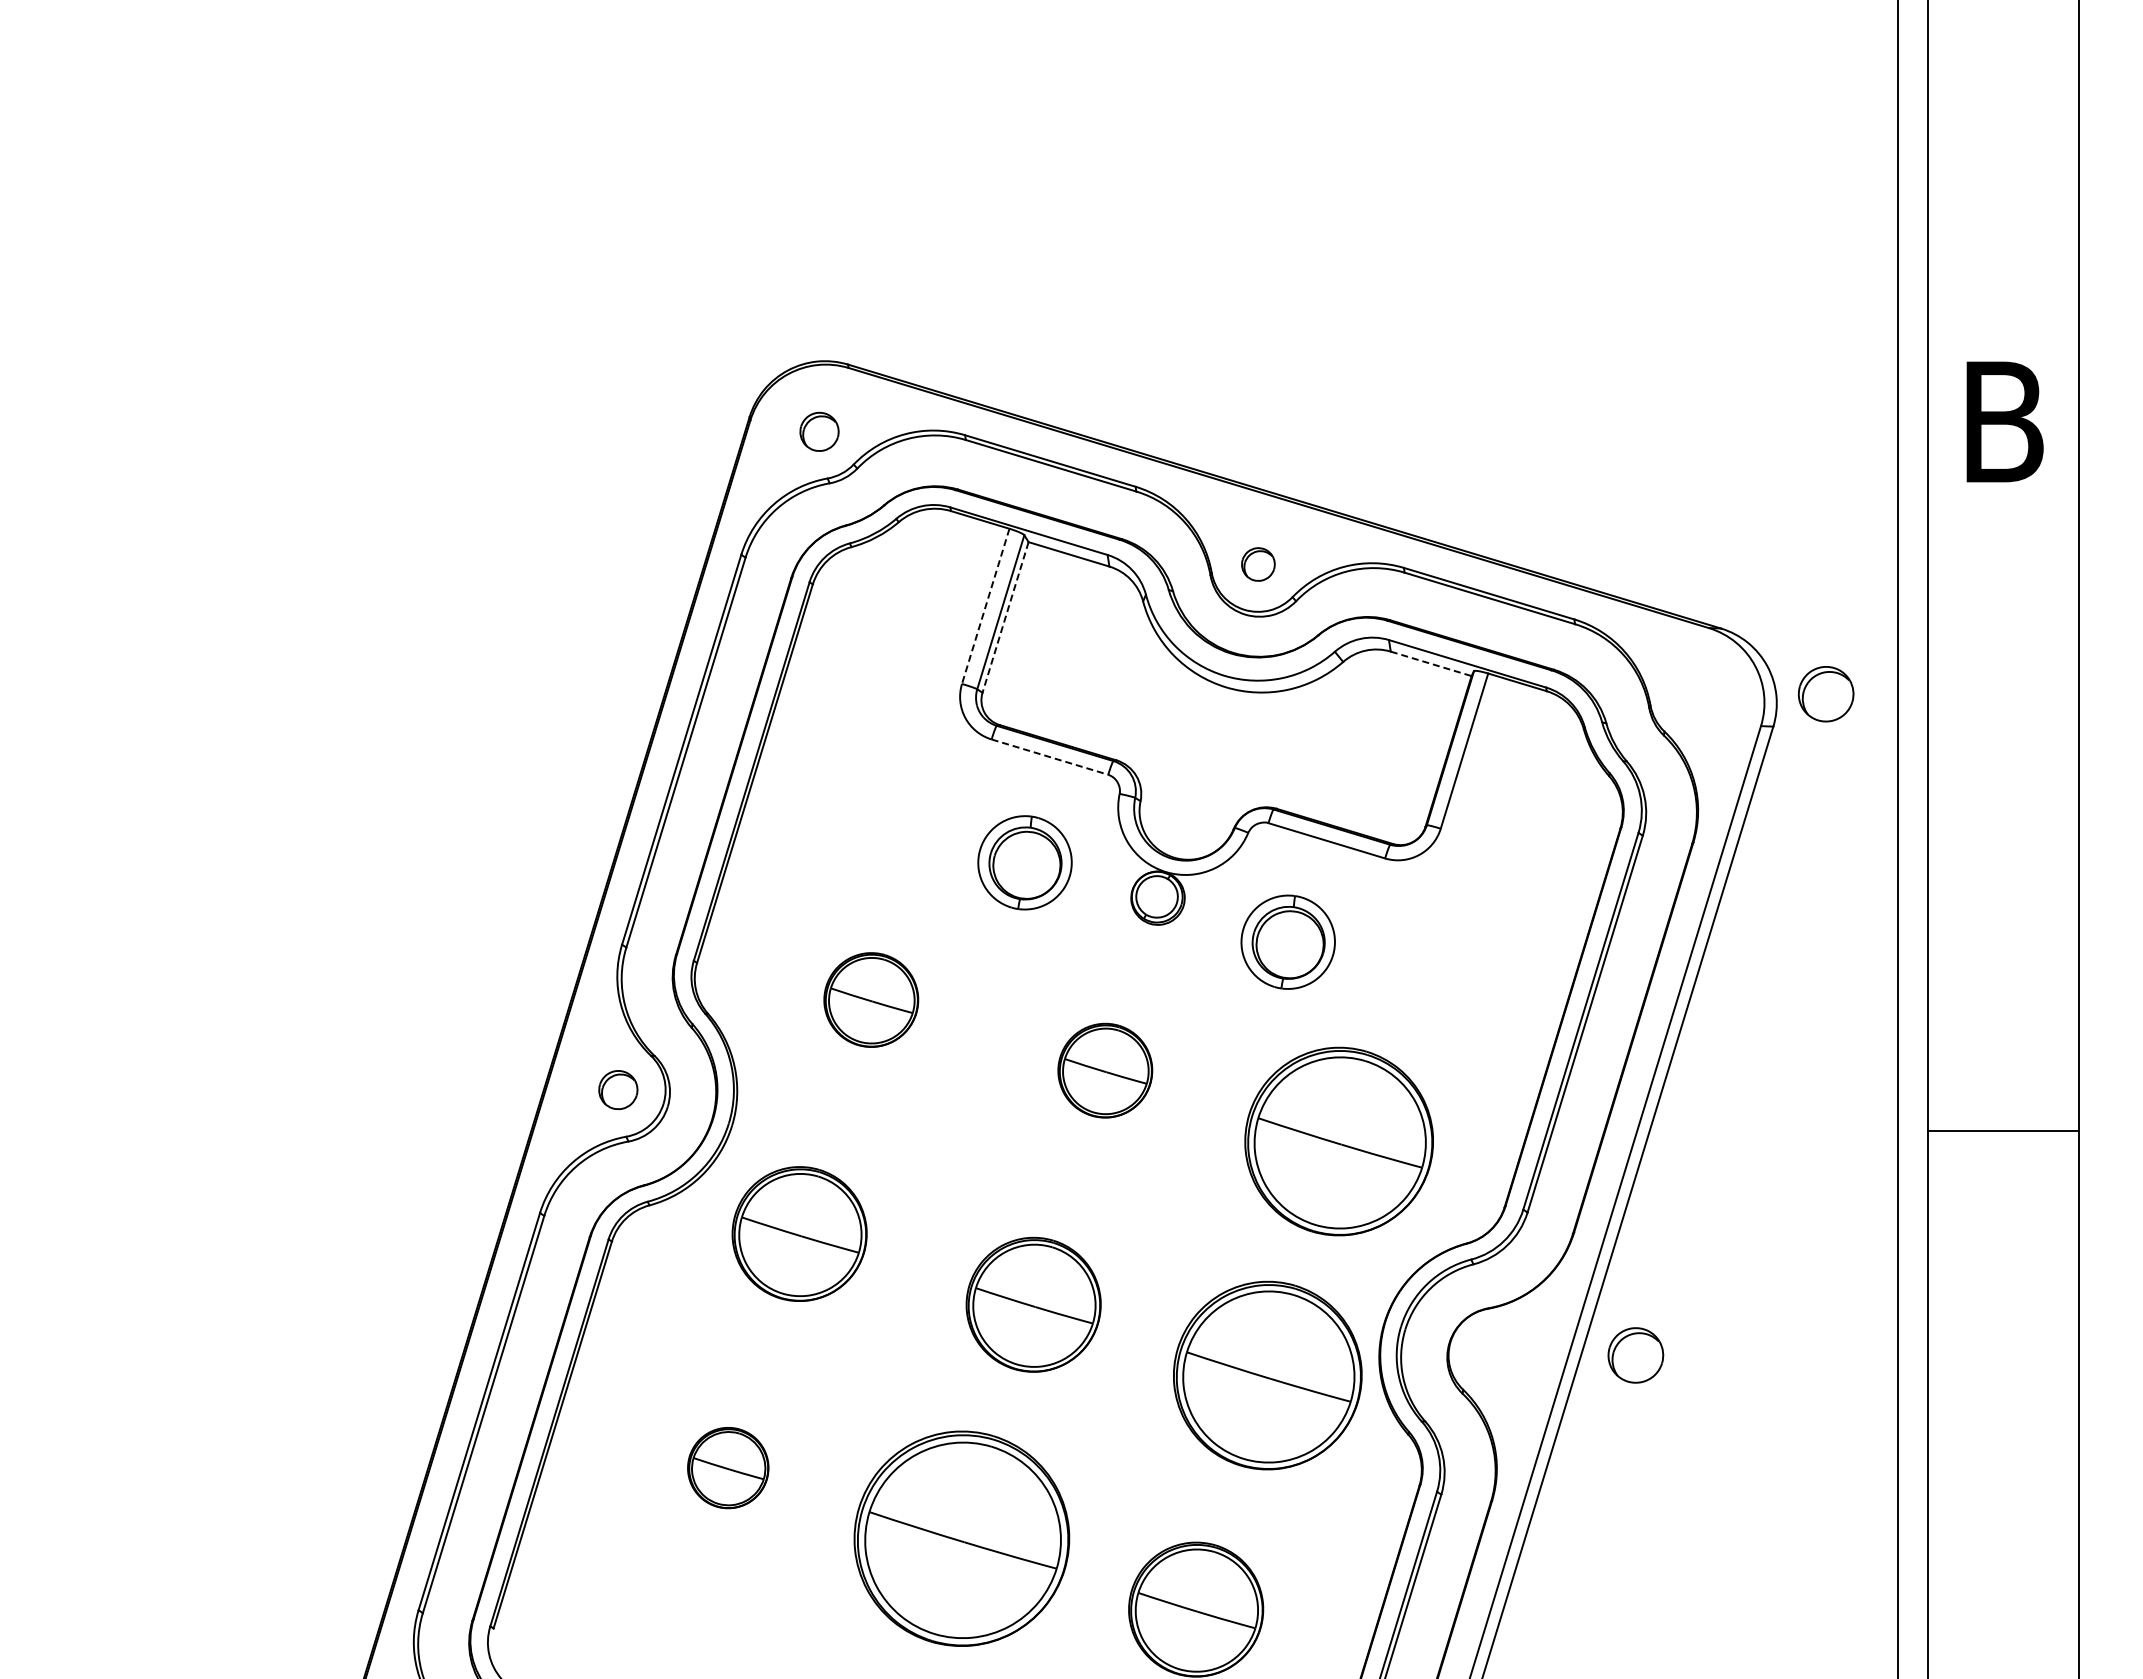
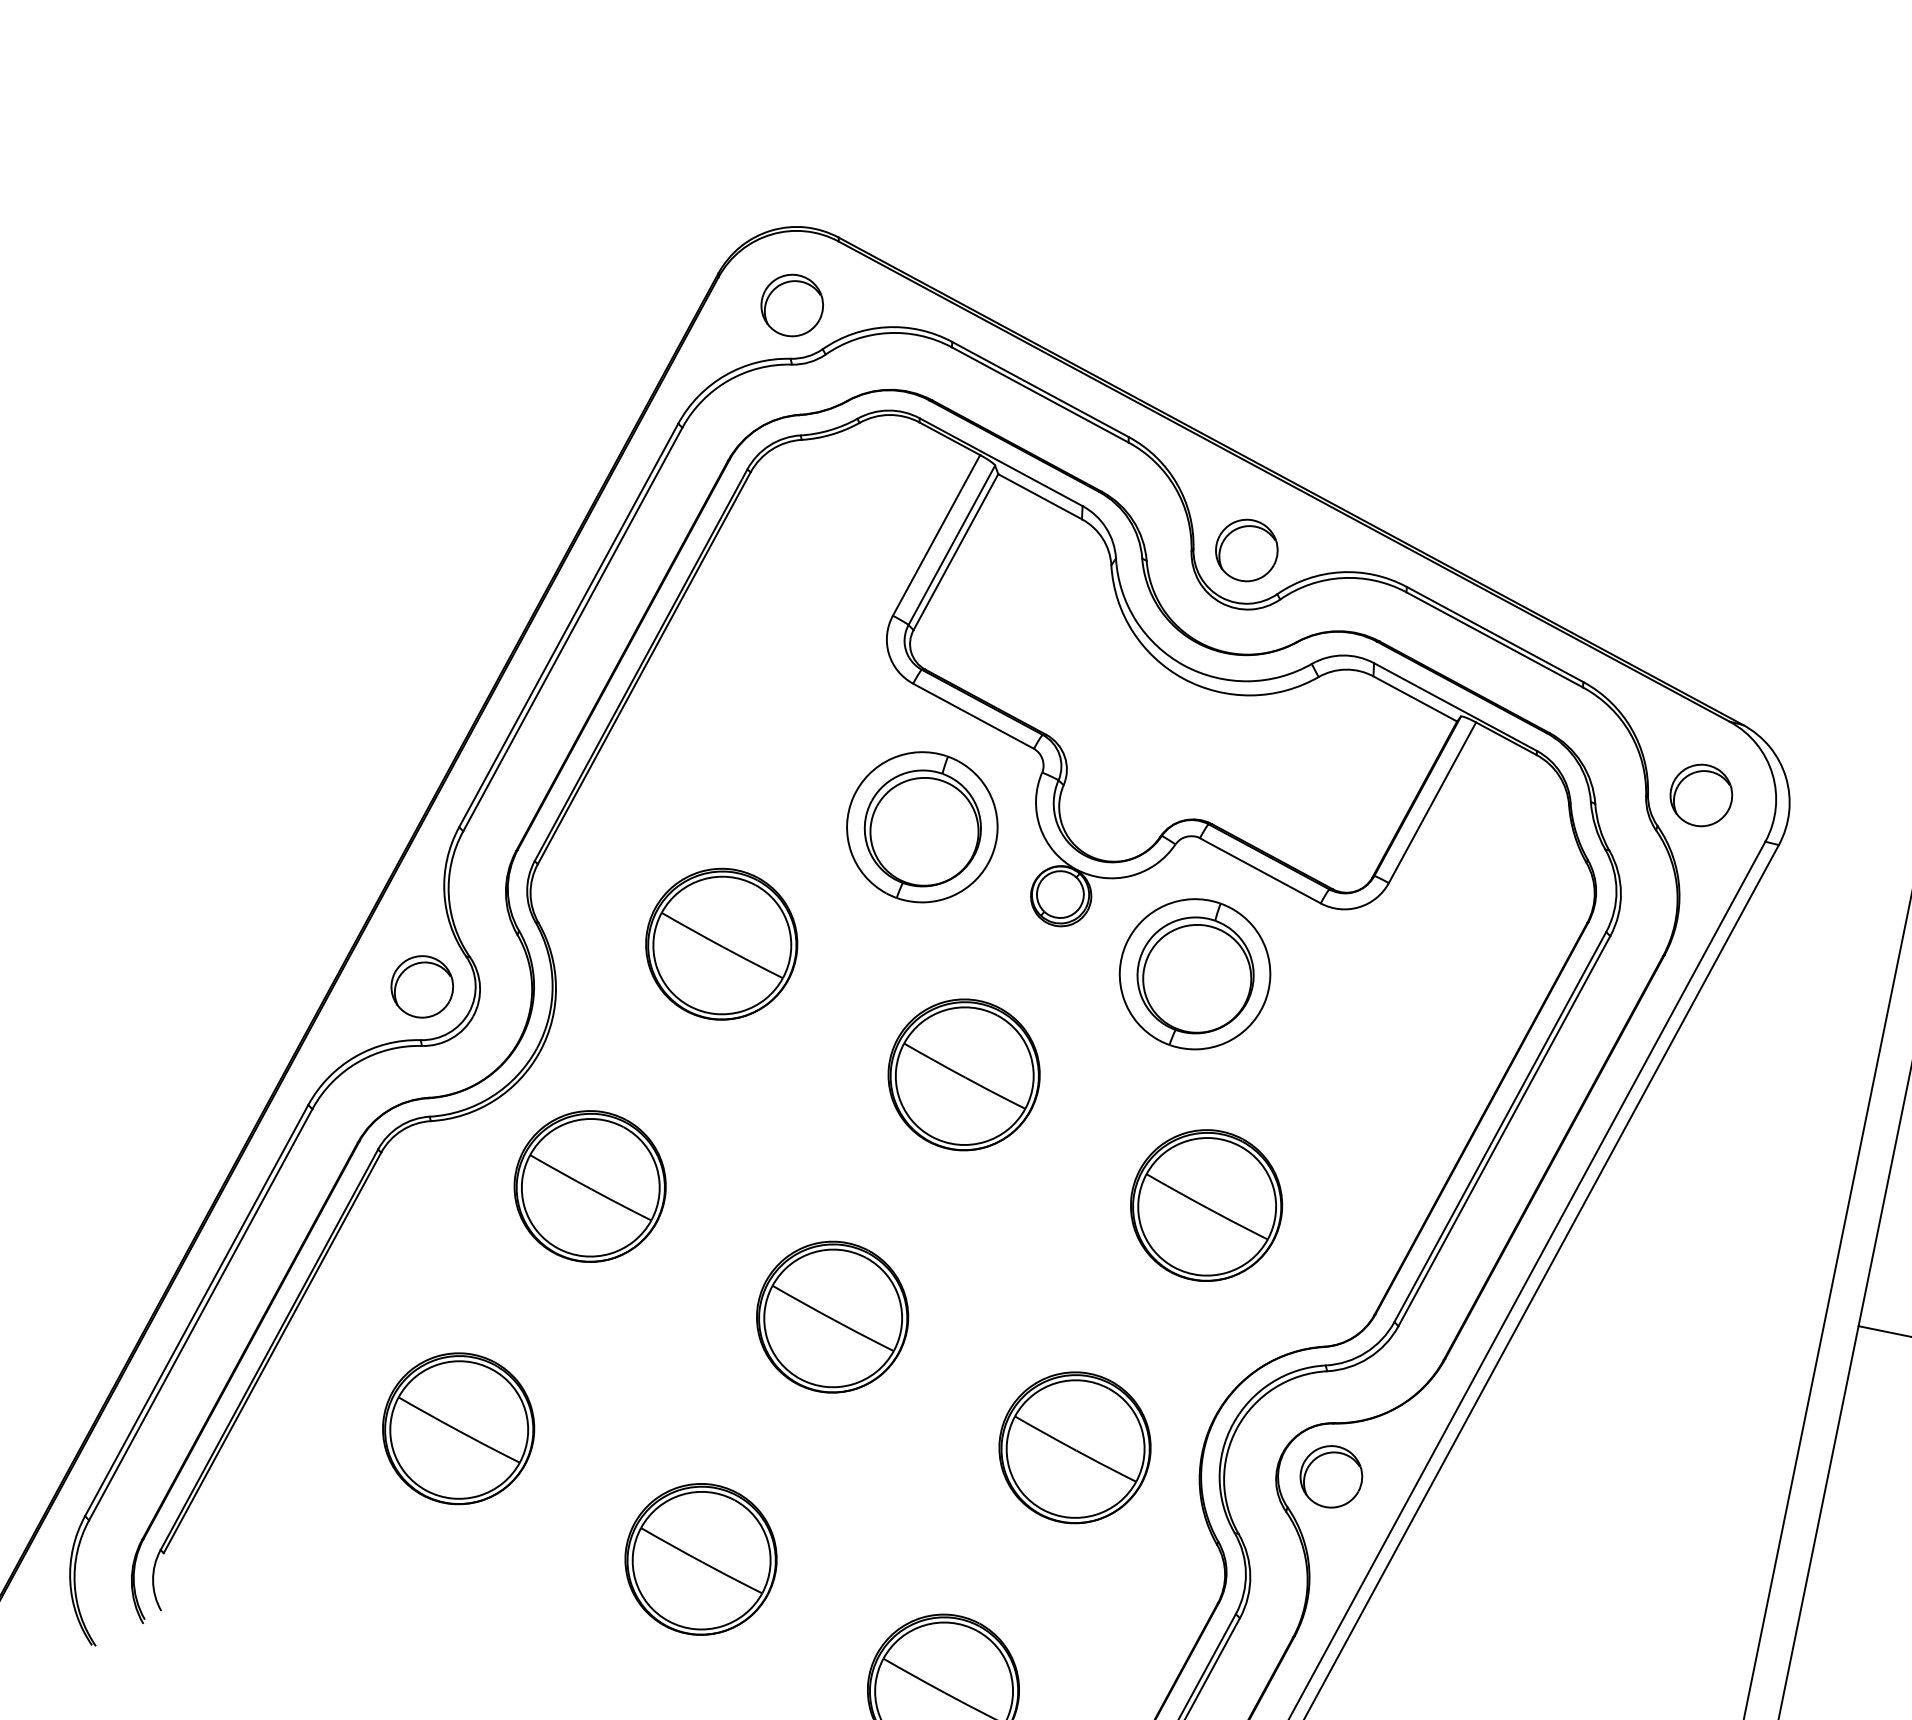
part: (819, 431) -> (792, 305), size x1.43
part: (1258, 564) -> (1247, 550), size x1.67
line: (985, 606) -> (936, 535), dashed -> solid
line: (1005, 617) -> (955, 552), dashed -> solid
line: (1431, 664) -> (1415, 699), dashed -> solid
part: (1825, 694) -> (1700, 795), moved
line: (1049, 757) -> (972, 716), dashed -> solid
part: (1024, 862) -> (921, 826), size x1.43
part: (1287, 941) -> (1194, 973), size x1.43
part: (871, 999) -> (722, 943), size x1.43
part: (1105, 1070) -> (964, 1074), size x1.43
part: (618, 1089) -> (422, 986), size x1.43
part: (1339, 1141) -> (1206, 1205), size x0.71
part: (1635, 1355) -> (1330, 1476), moved
part: (1267, 1375) -> (1074, 1447), size x0.71
part: (728, 1467) -> (459, 1428), size x1.67
part: (962, 1538) -> (701, 1559), size x0.62

